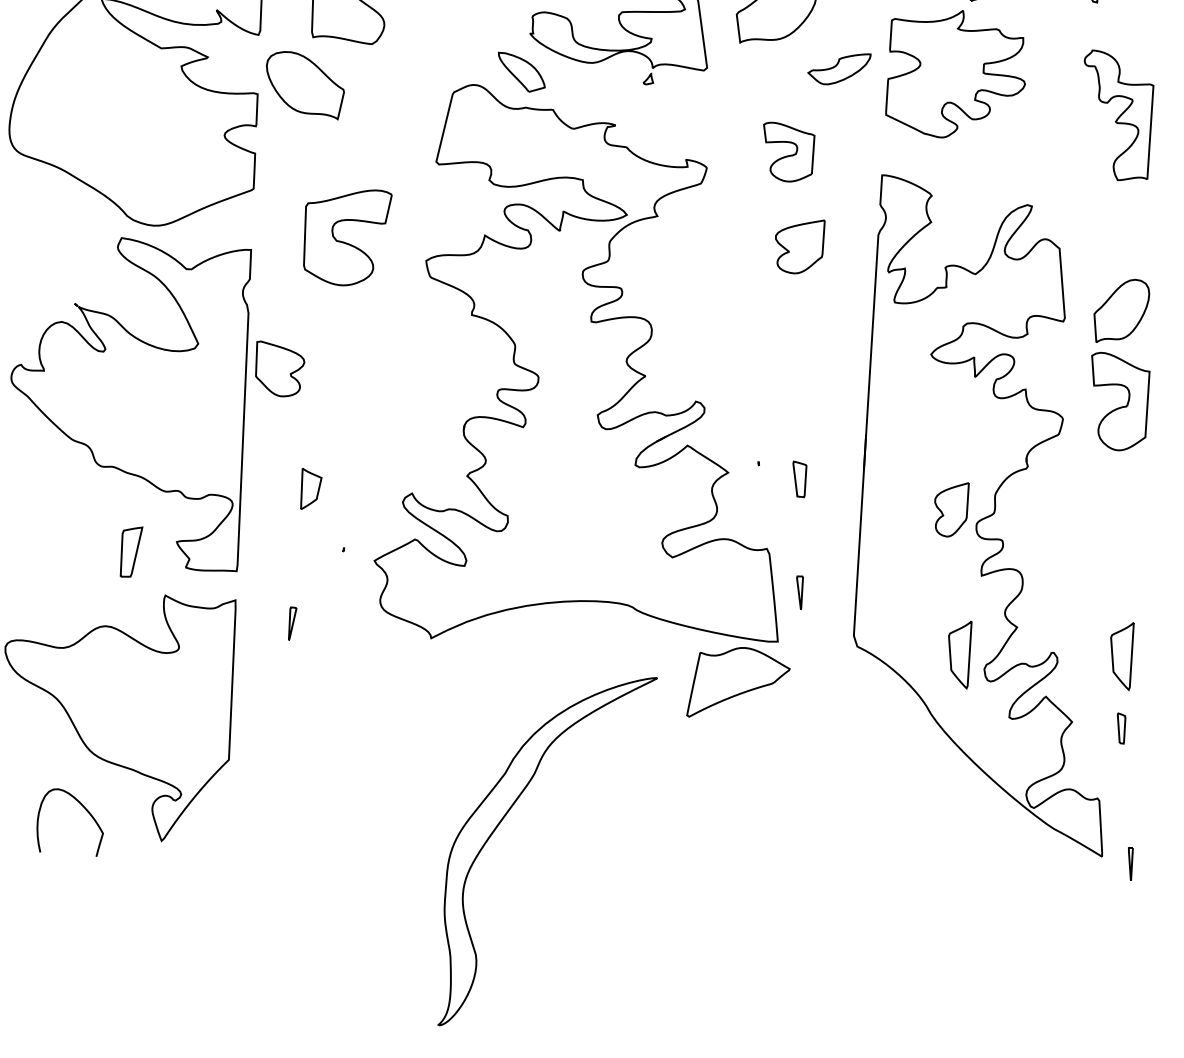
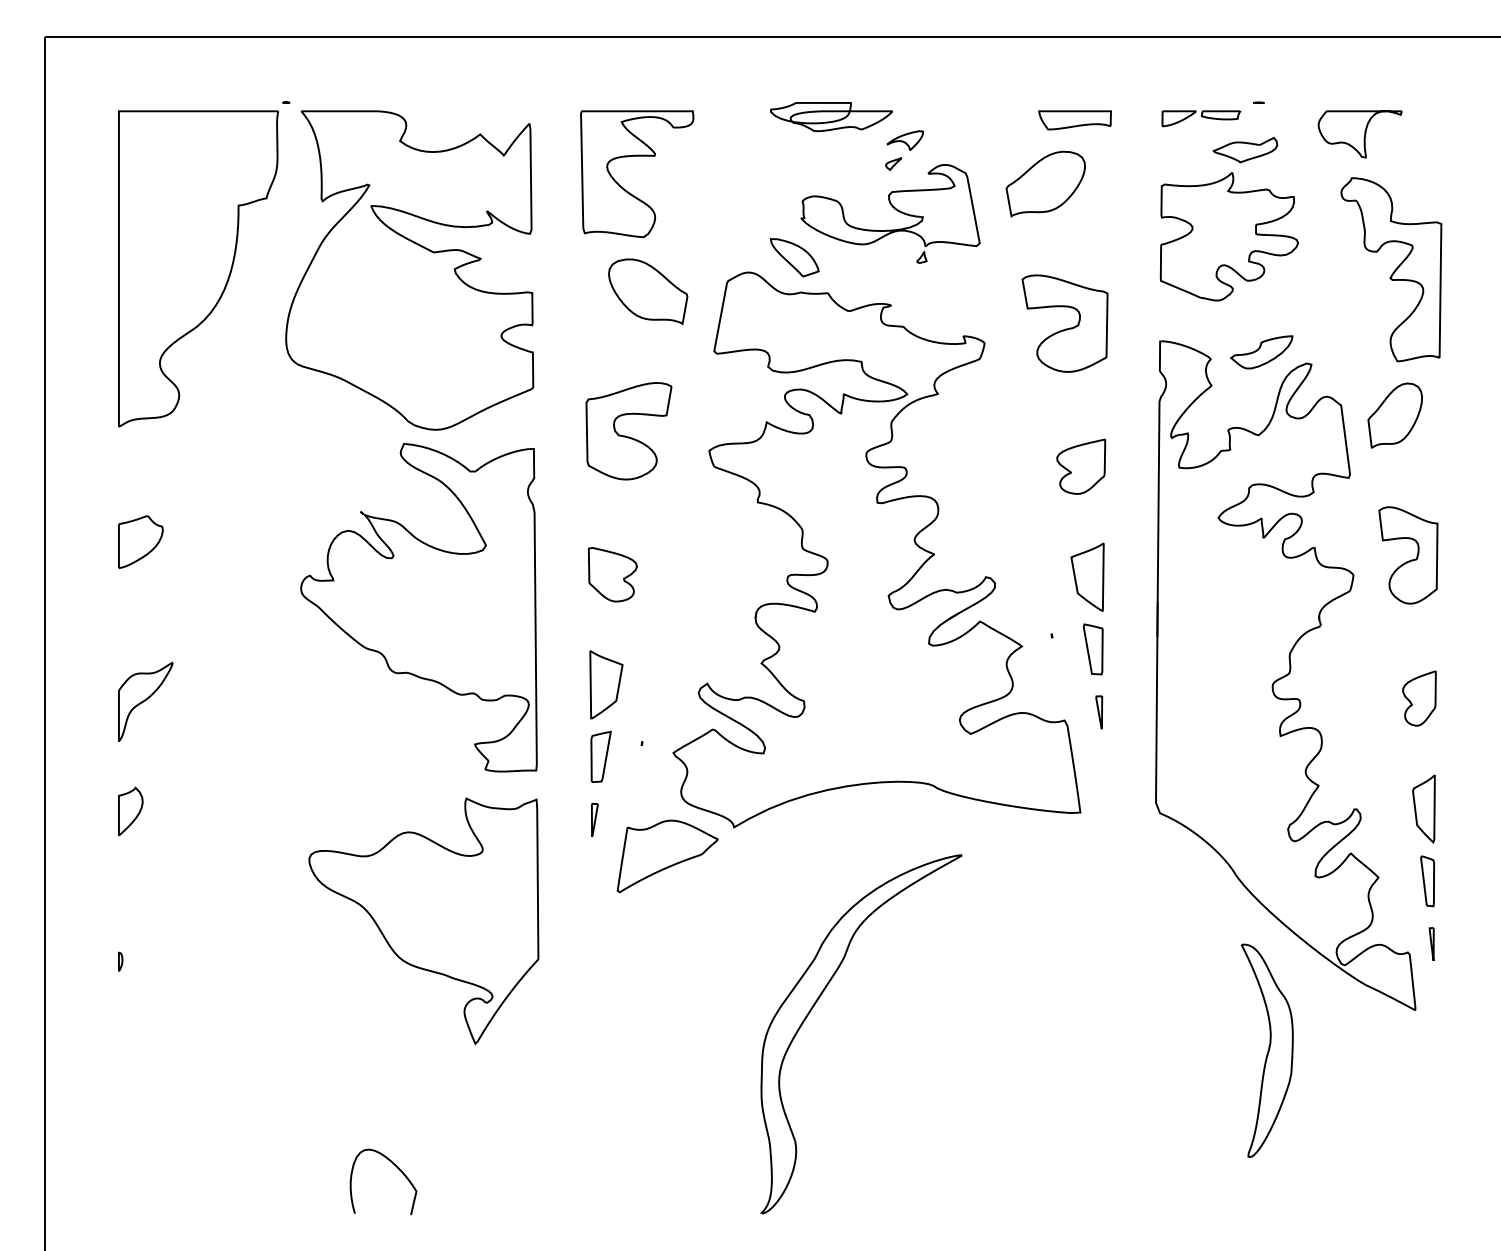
part: (839, 68) -> (1261, 352), moved
part: (305, 85) -> (648, 291), moved
part: (1116, 115) -> (1391, 269), size x1.43
part: (787, 152) -> (1064, 323), size x1.67
part: (799, 246) -> (1081, 466), moved
part: (1120, 311) -> (1394, 415), moved
part: (279, 369) -> (612, 574), moved
part: (797, 406) -> (1087, 576), added
part: (798, 479) -> (1092, 649), size x1.43
part: (311, 488) -> (606, 684), size x1.67
part: (951, 509) -> (1419, 698), moved
part: (130, 551) -> (600, 756), moved
part: (799, 592) -> (1099, 712), moved
part: (958, 654) -> (1261, 815), removed
part: (738, 683) -> (667, 856), moved
part: (1120, 728) -> (1427, 881), size x1.67
curve: (84, 808) -> (396, 1167), moved
part: (1129, 863) -> (1431, 943), moved
part: (952, 889) -> (1267, 1050), added

